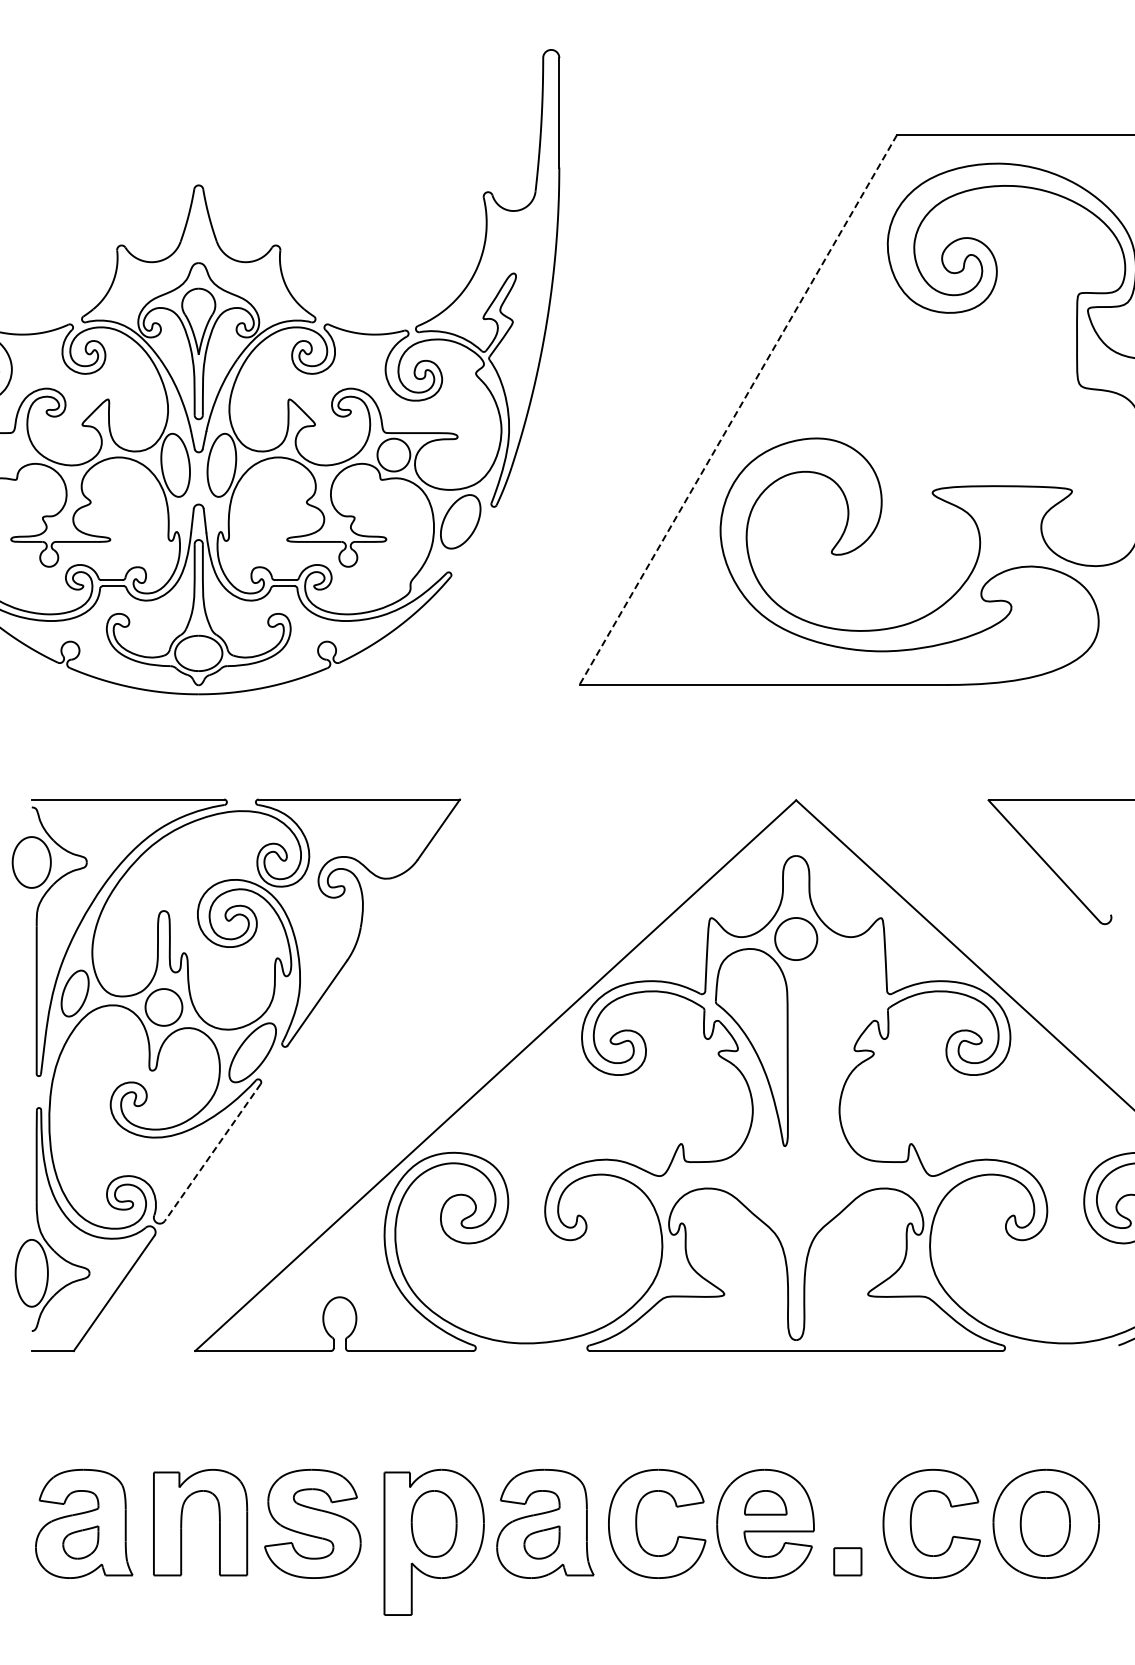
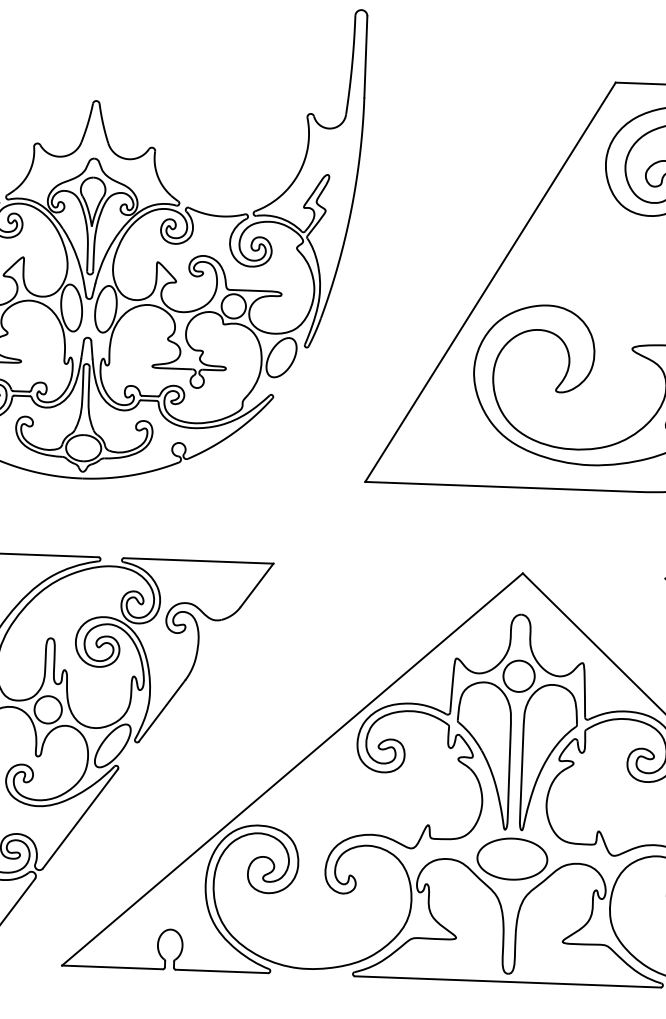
line: (738, 410) -> (490, 282), dashed -> solid
part: (840, 1047) -> (549, 757), added
line: (212, 1152) -> (80, 818), dashed -> solid
part: (796, 1185) -> (512, 859), added

